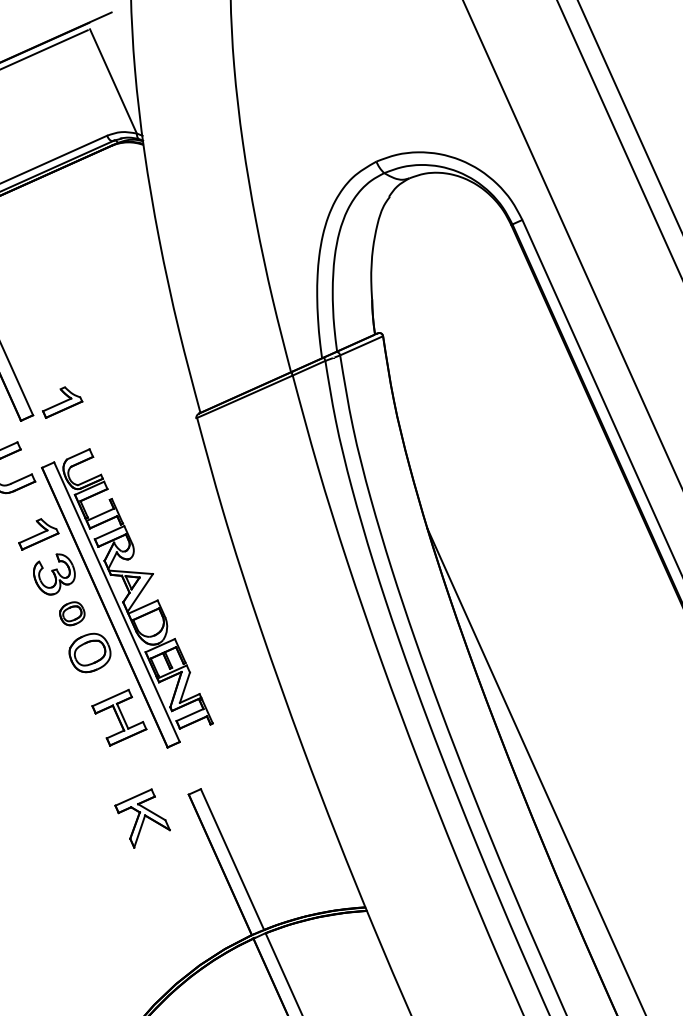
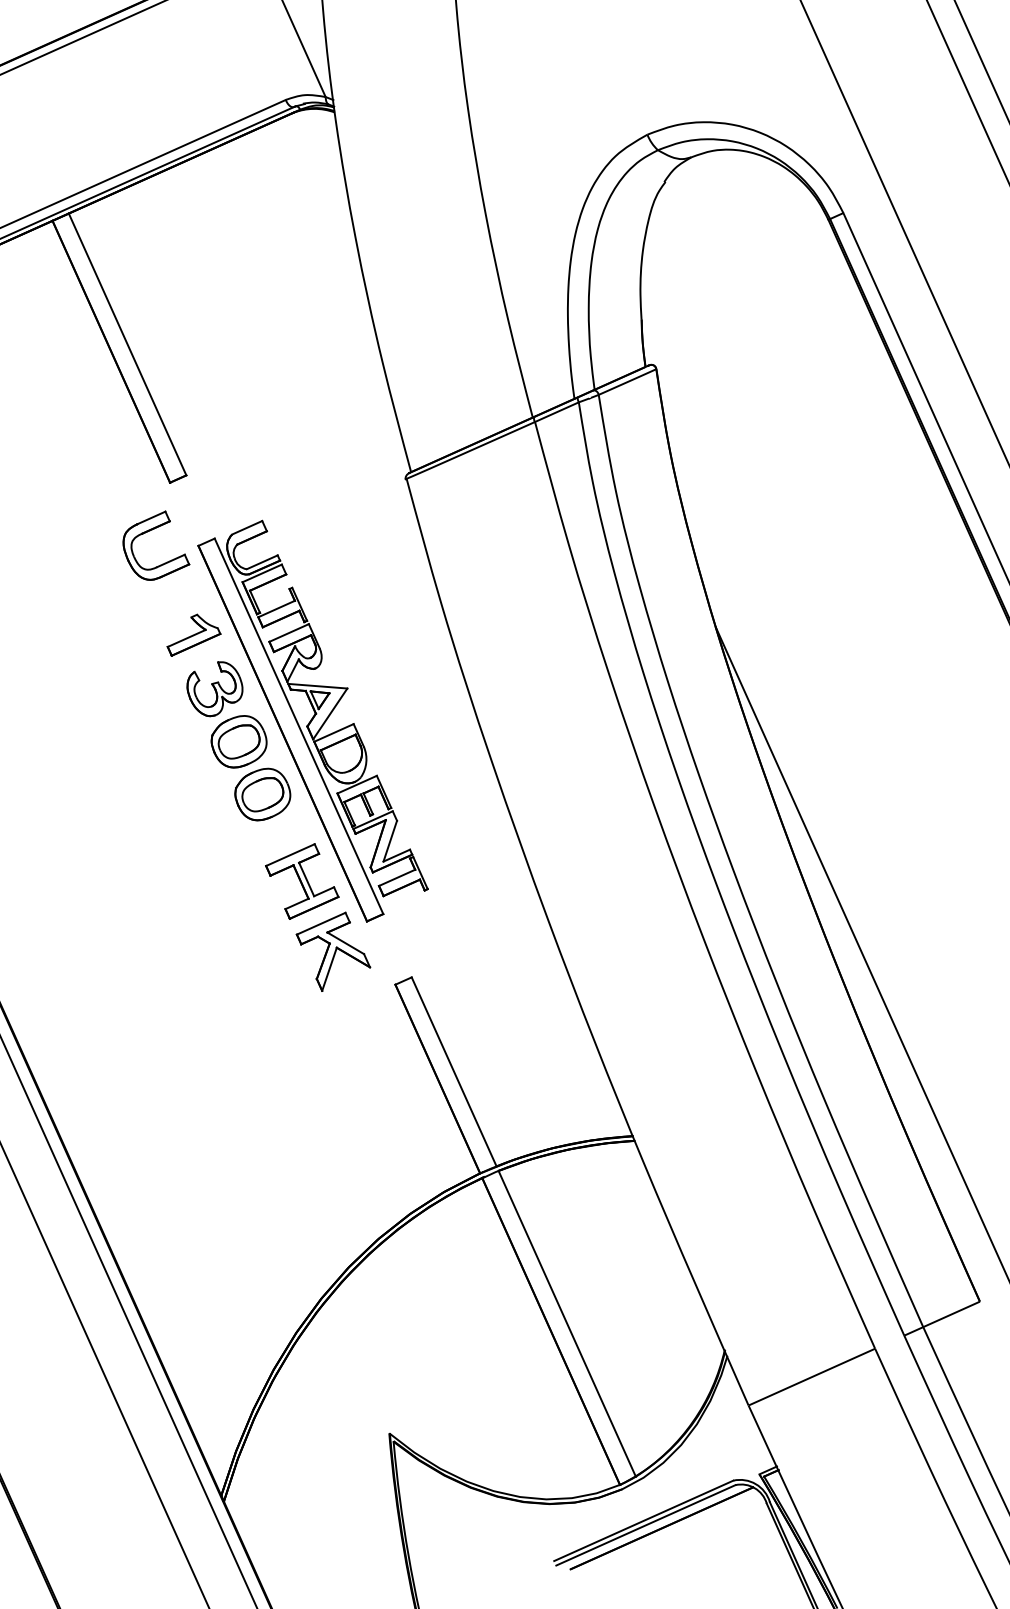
part: (62, 401) -> (225, 457), removed
part: (71, 613) -> (238, 741), size x1.67
part: (142, 818) -> (333, 951), moved

